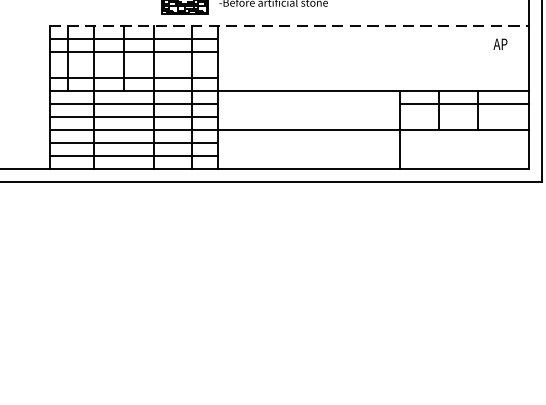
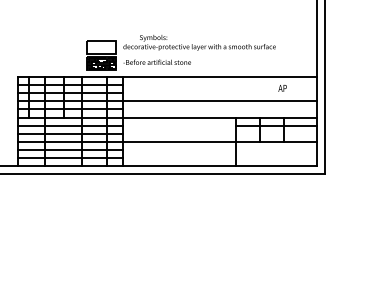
line: (290, 26) -> (167, 77), dashed -> solid
text: (500, 44) -> (282, 88), moved
line: (288, 65) -> (166, 101), added

